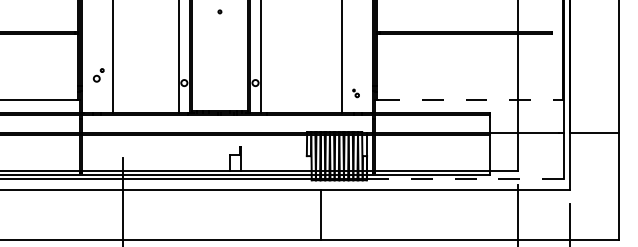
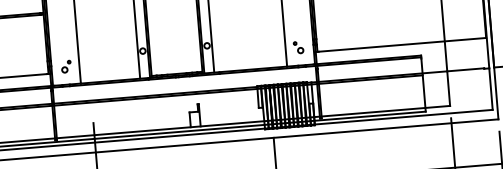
part: (98, 75) -> (66, 66), moved
part: (355, 93) -> (298, 47), size x1.67
line: (470, 99) -> (402, 44), dashed -> solid
line: (465, 179) -> (403, 117), dashed -> solid

